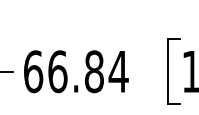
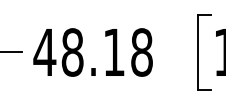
text: (75, 71) -> (92, 52), 66.84 -> 48.18

